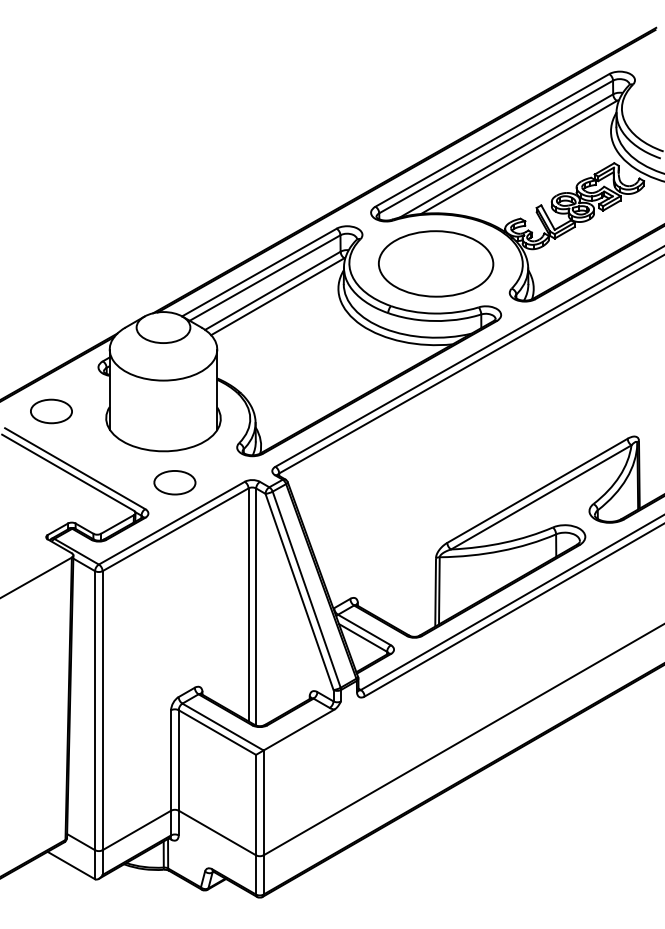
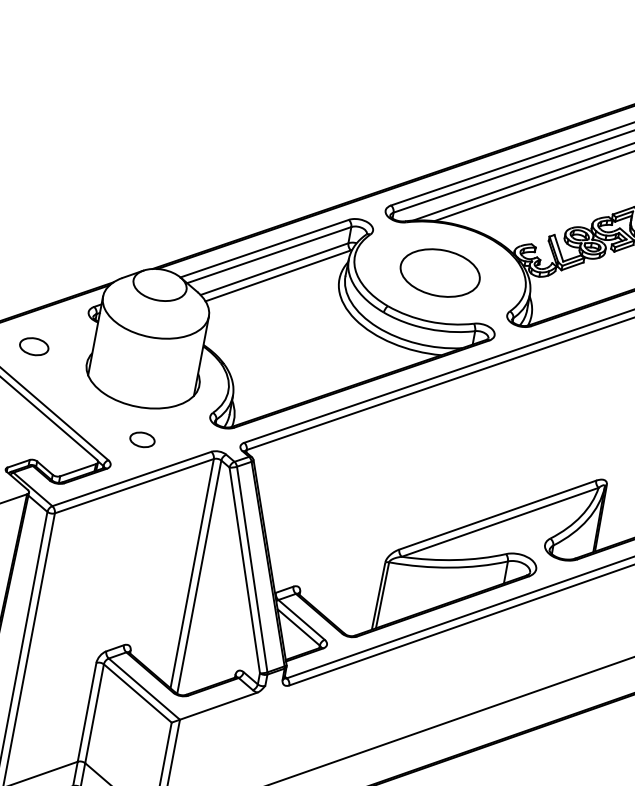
part: (436, 263) -> (440, 272), size x0.7
part: (51, 411) -> (34, 346), size x0.7
part: (174, 482) -> (142, 439), size x0.6

